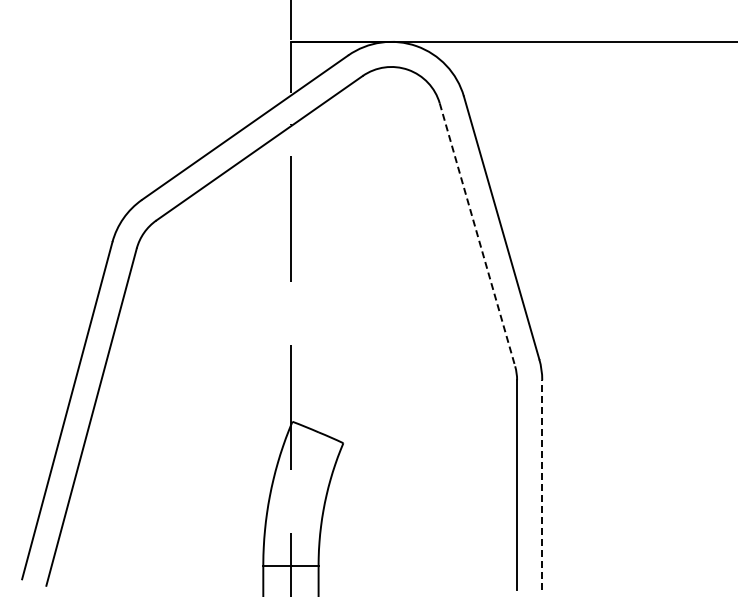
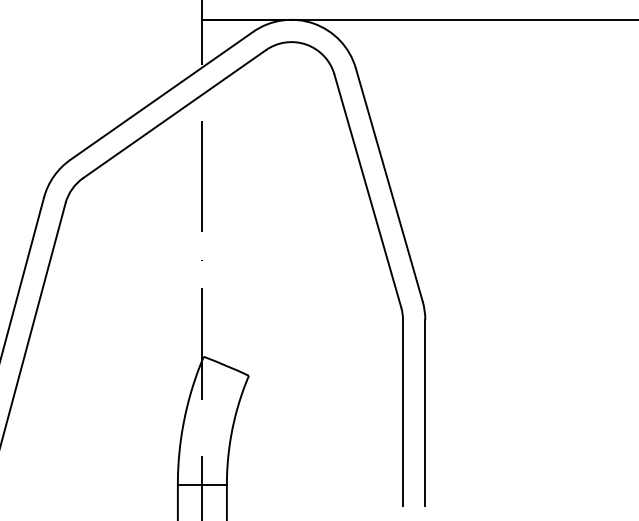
line: (477, 234) -> (367, 190), dashed -> solid
line: (542, 484) -> (425, 412), dashed -> solid

